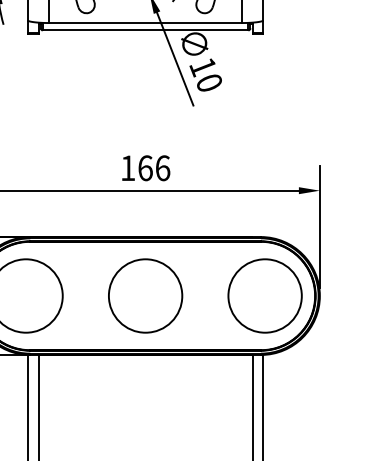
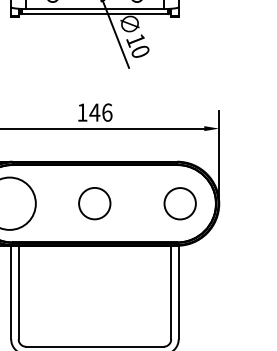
text: (144, 168) -> (94, 112), 166 -> 146
circle: (144, 295) -> (94, 203), size x0.6
circle: (265, 295) -> (180, 203), size x0.6

